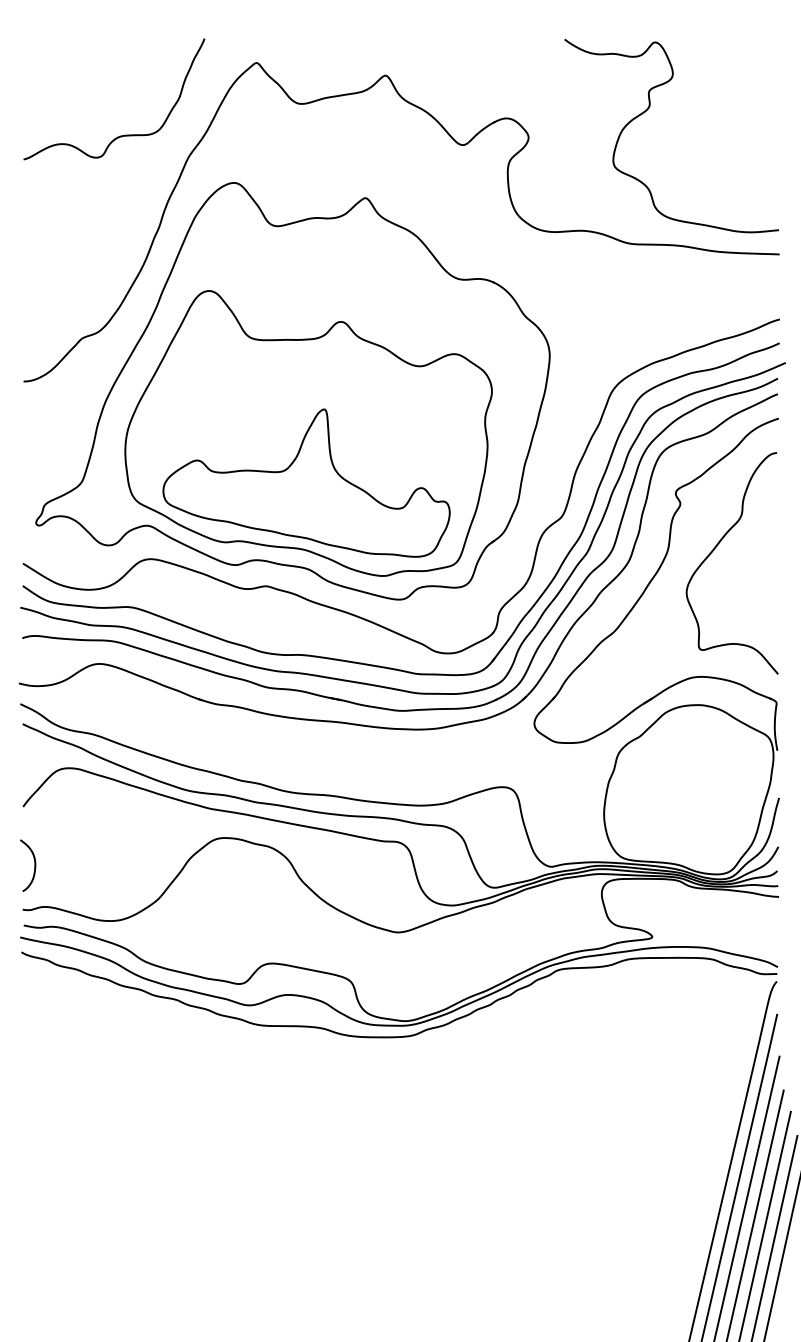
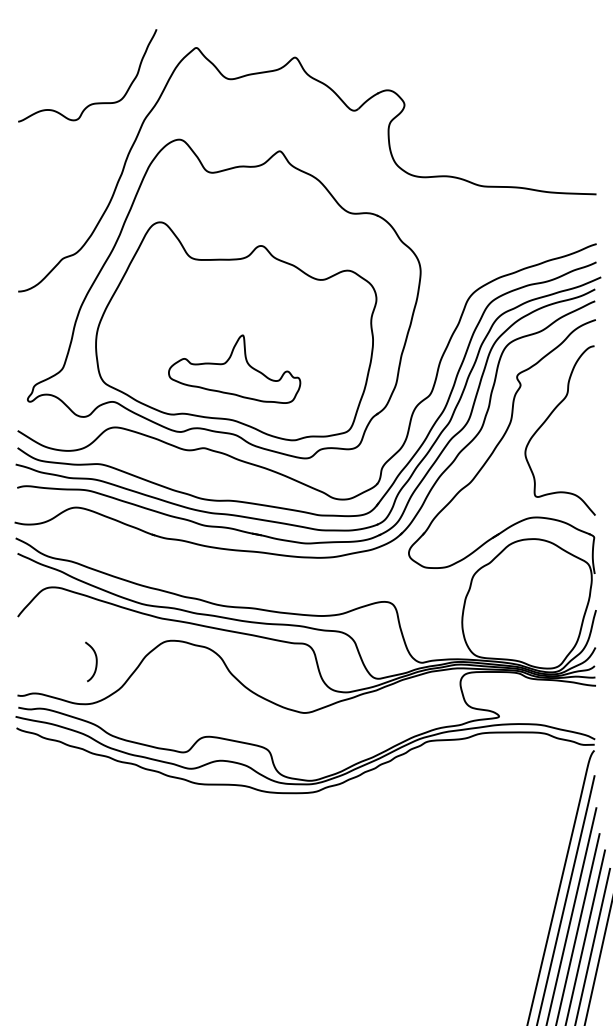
curve: (647, 110) -> (495, 84), removed
part: (306, 482) -> (234, 368), size x0.6
curve: (34, 865) -> (96, 661), moved

